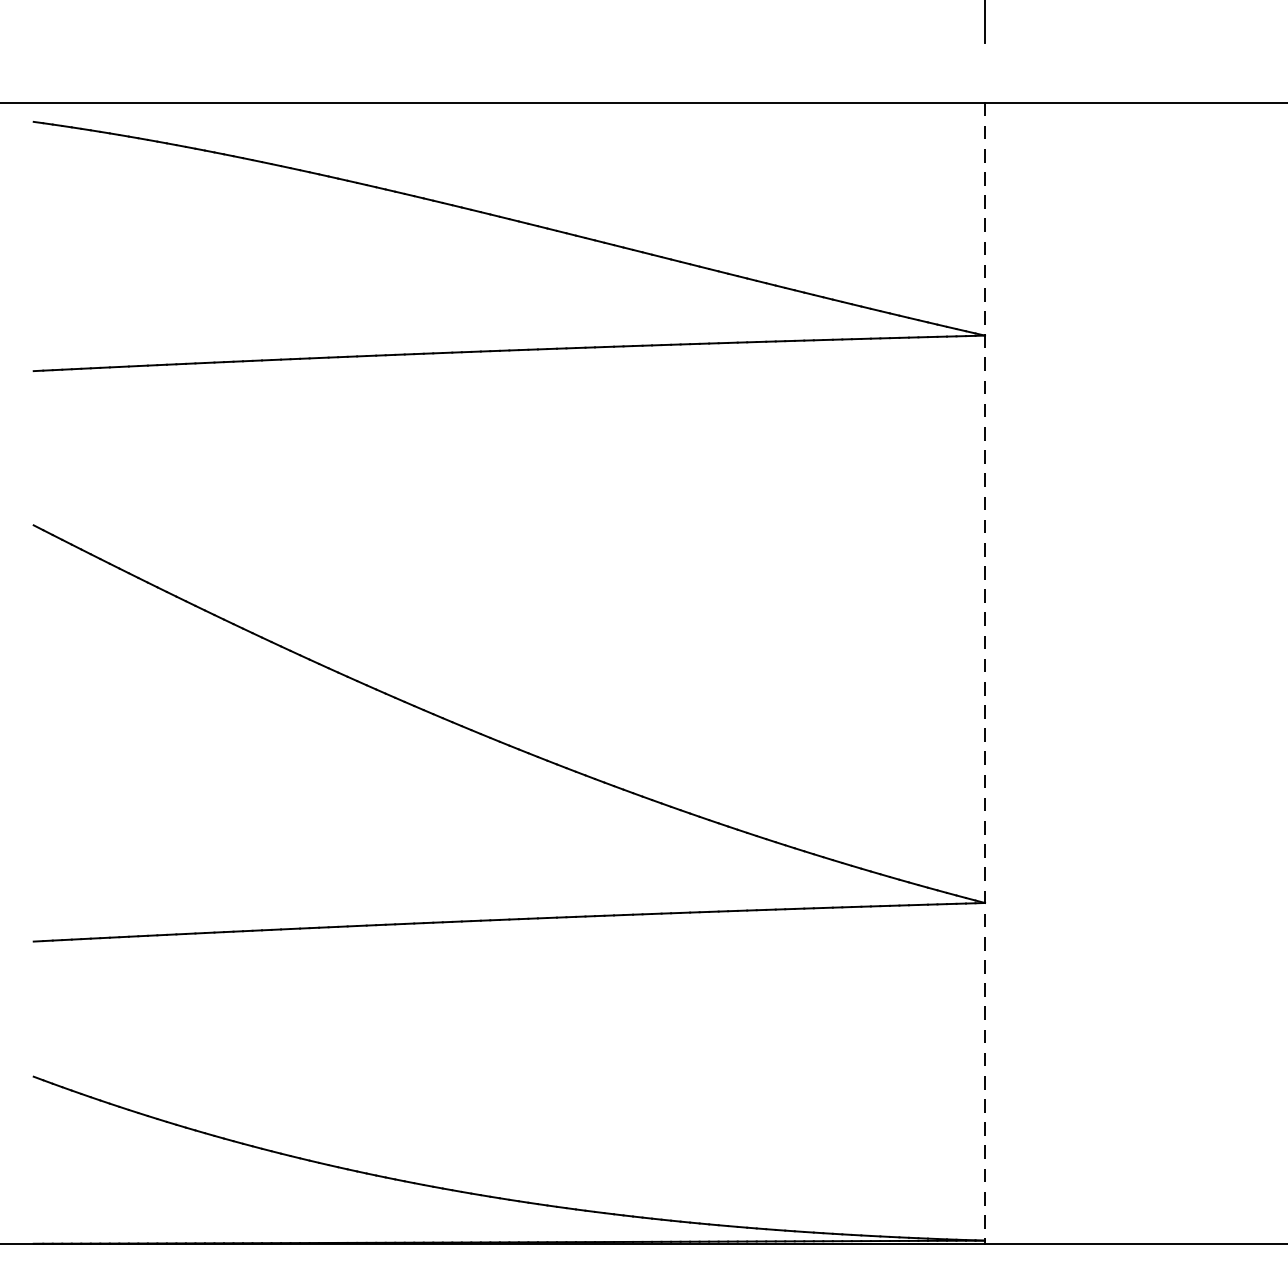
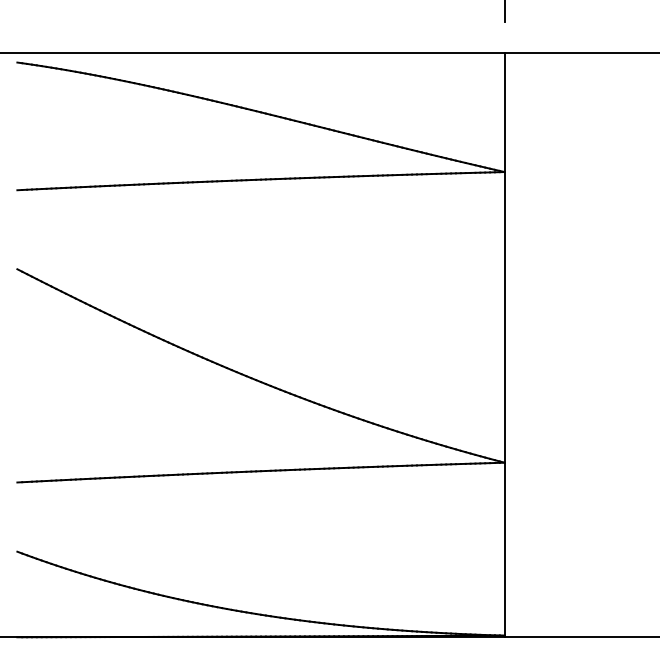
line: (984, 674) -> (504, 345), dashed -> solid

